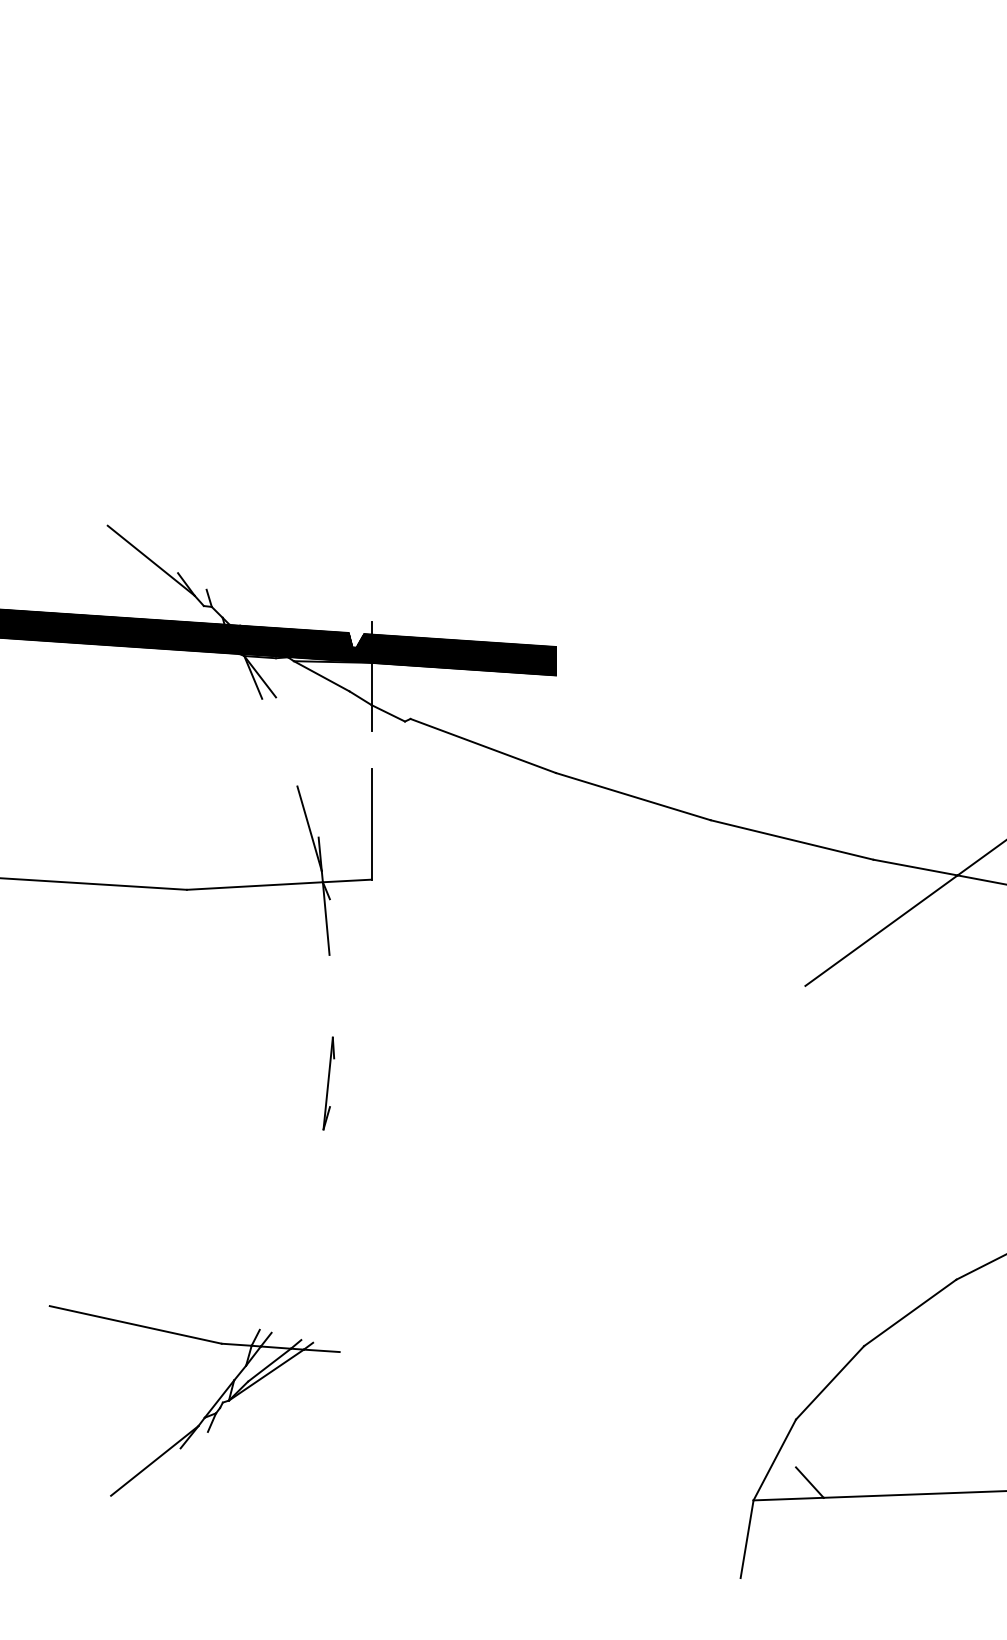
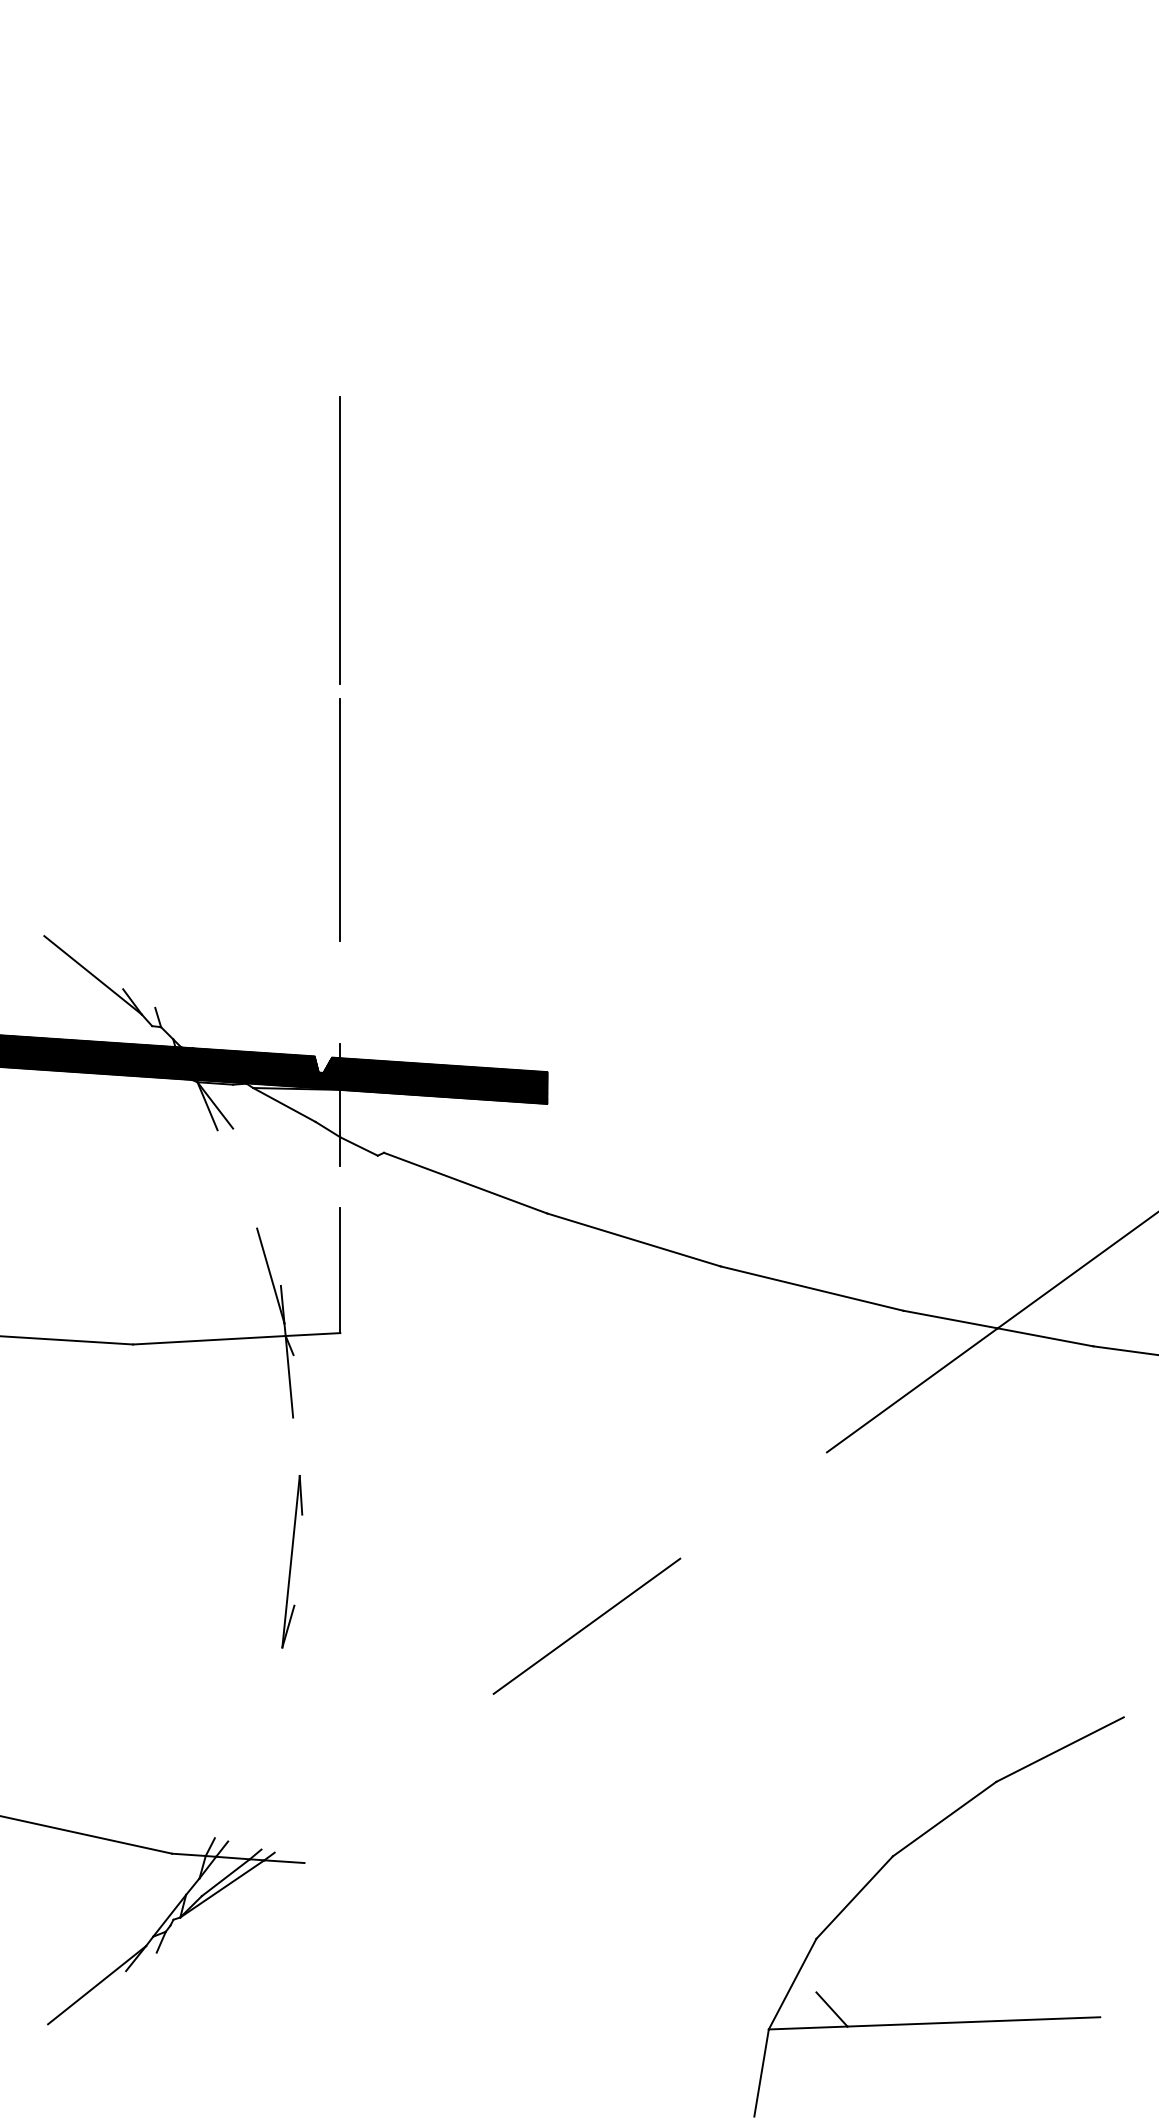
line: (370, 173) -> (339, 540), added
line: (371, 421) -> (340, 819), added
part: (328, 1083) -> (292, 1561), size x1.67
line: (591, 1140) -> (586, 1625), added

